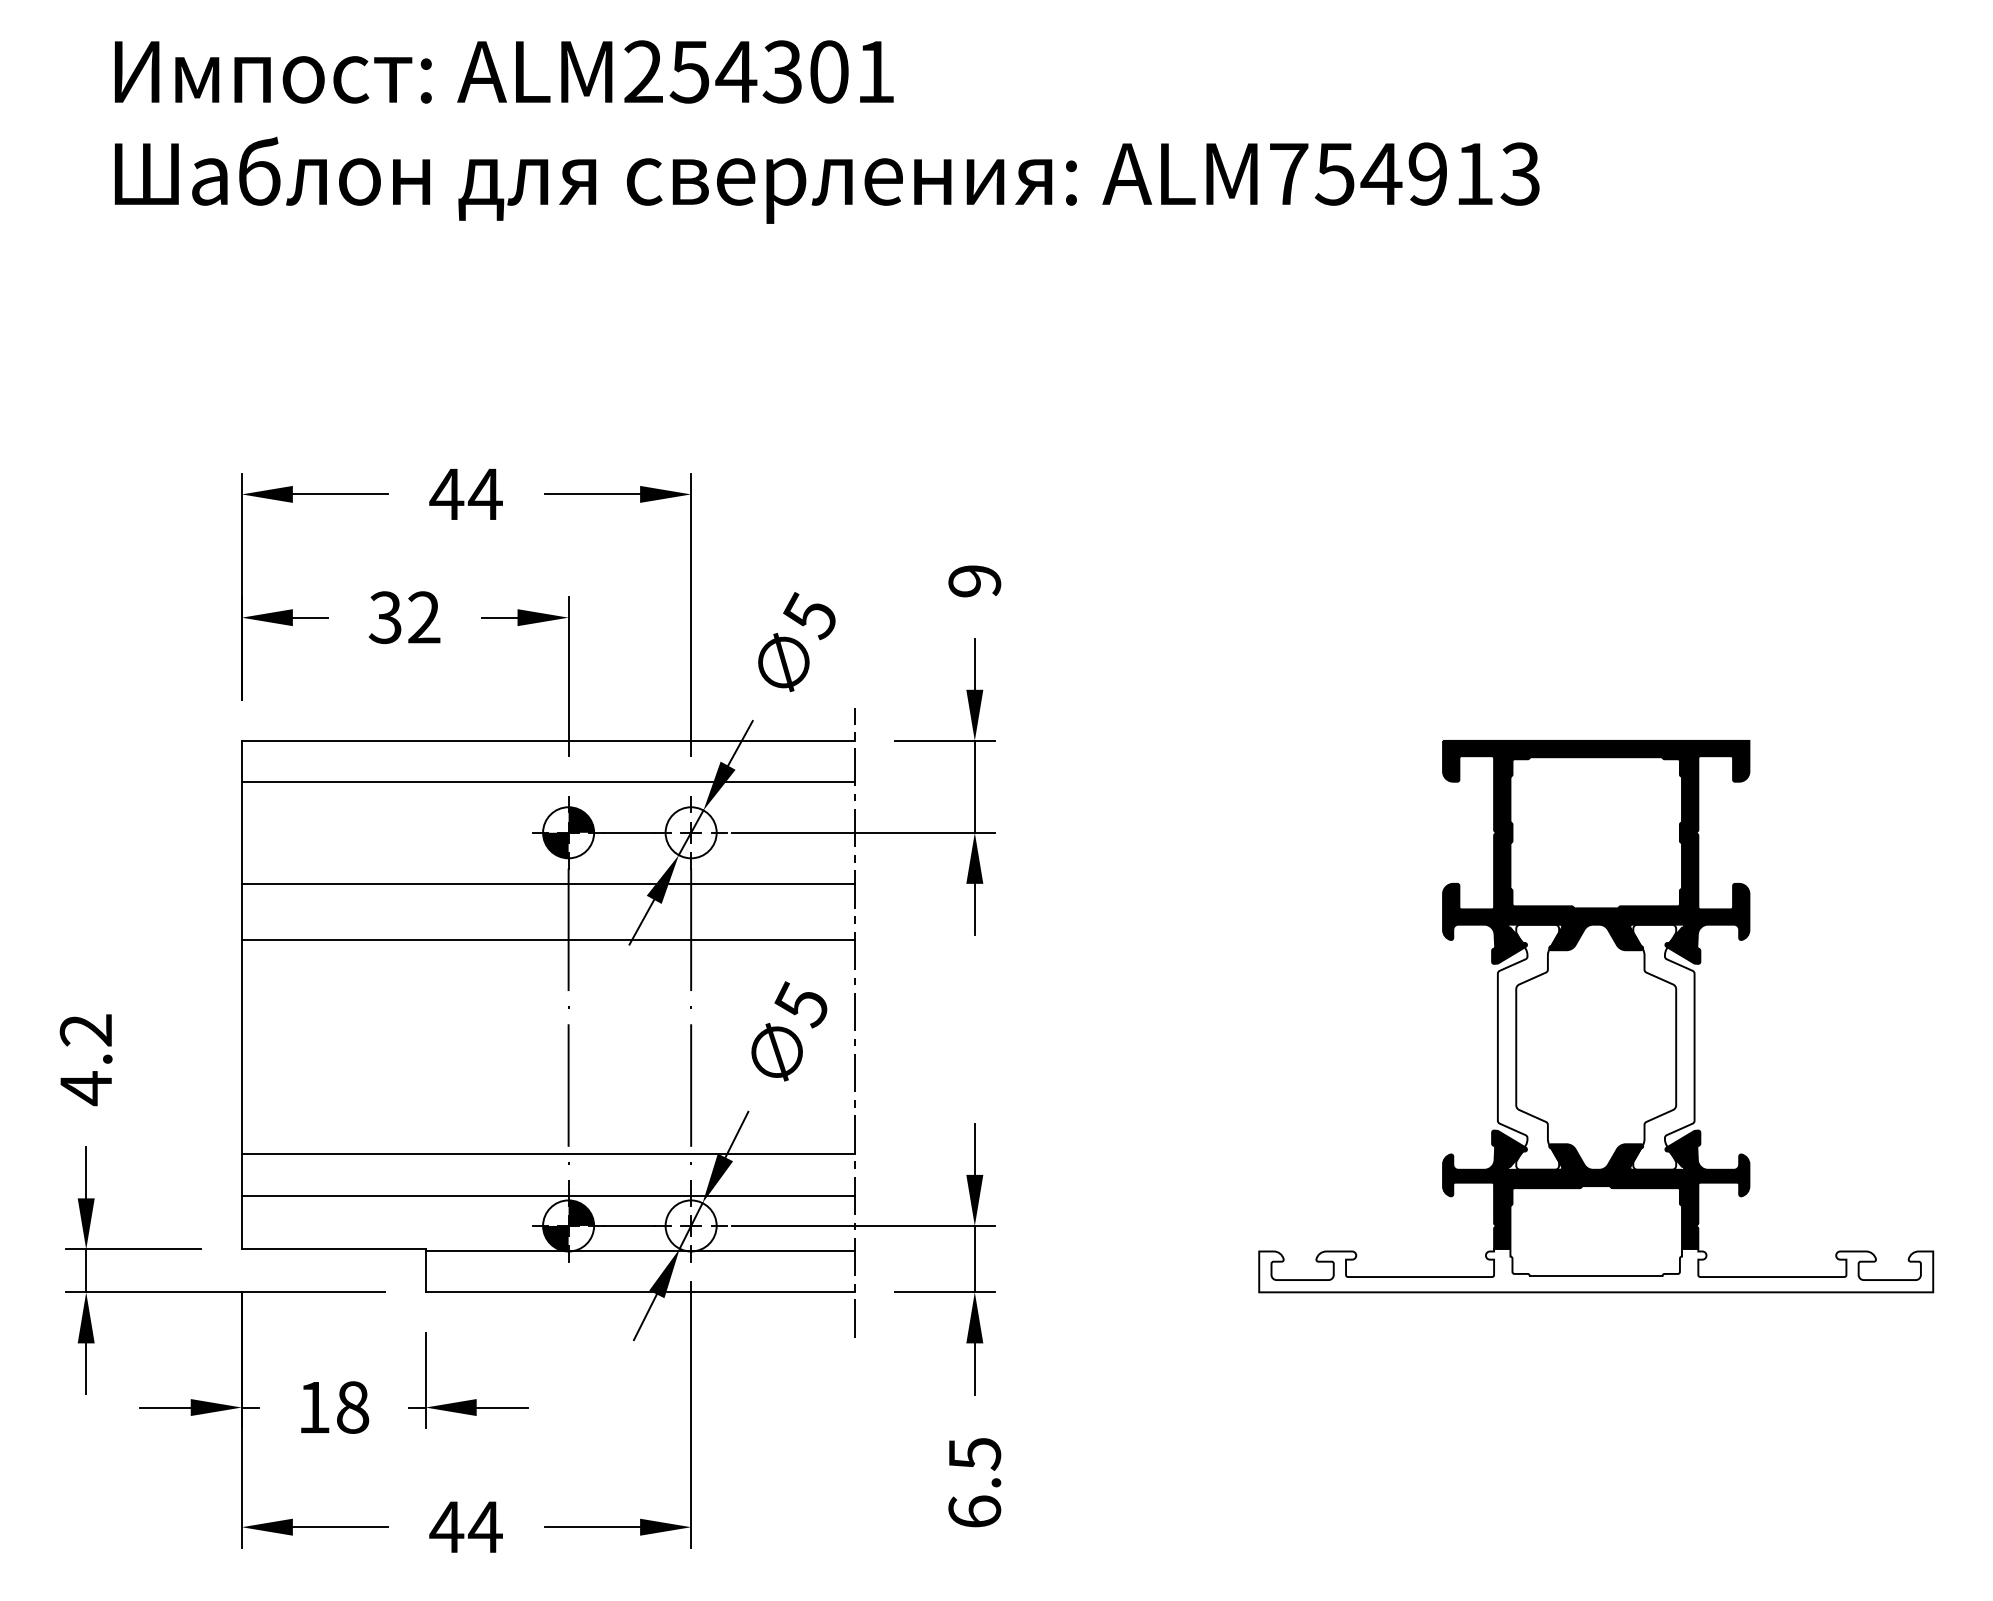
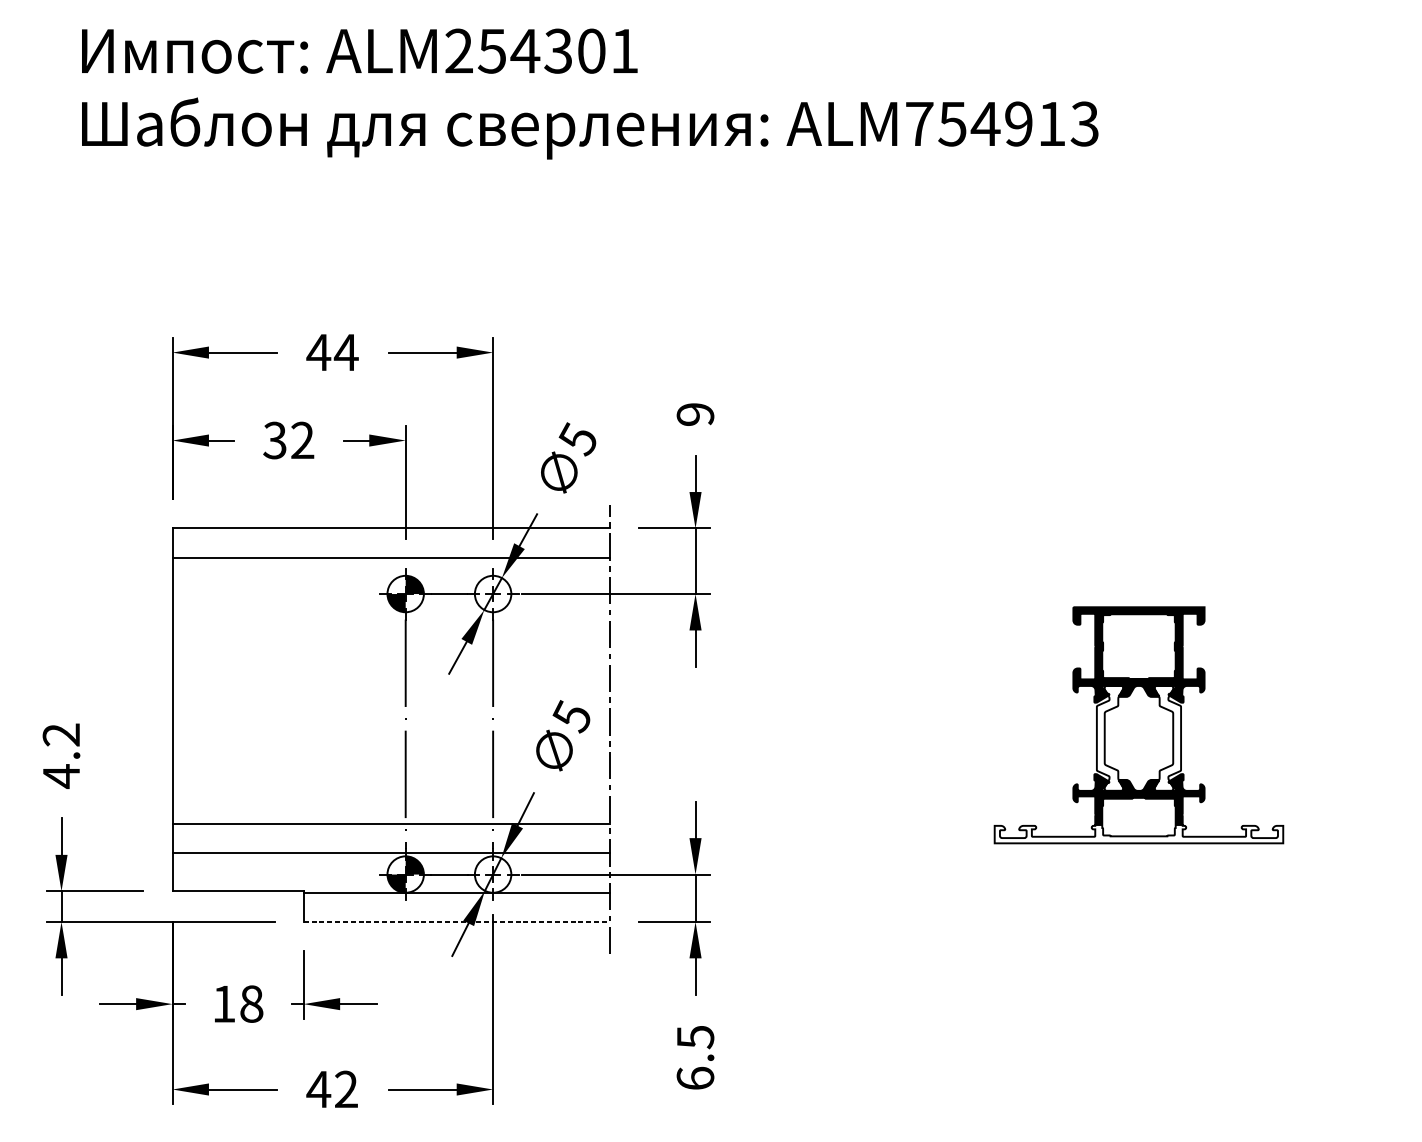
line: (547, 883) -> (390, 630), removed
line: (547, 939) -> (390, 670), removed
part: (1596, 1016) -> (1139, 725), size x0.6
line: (640, 1292) -> (456, 922), solid -> dashed
text: (484, 1526) -> (345, 1089), 44 -> 42

